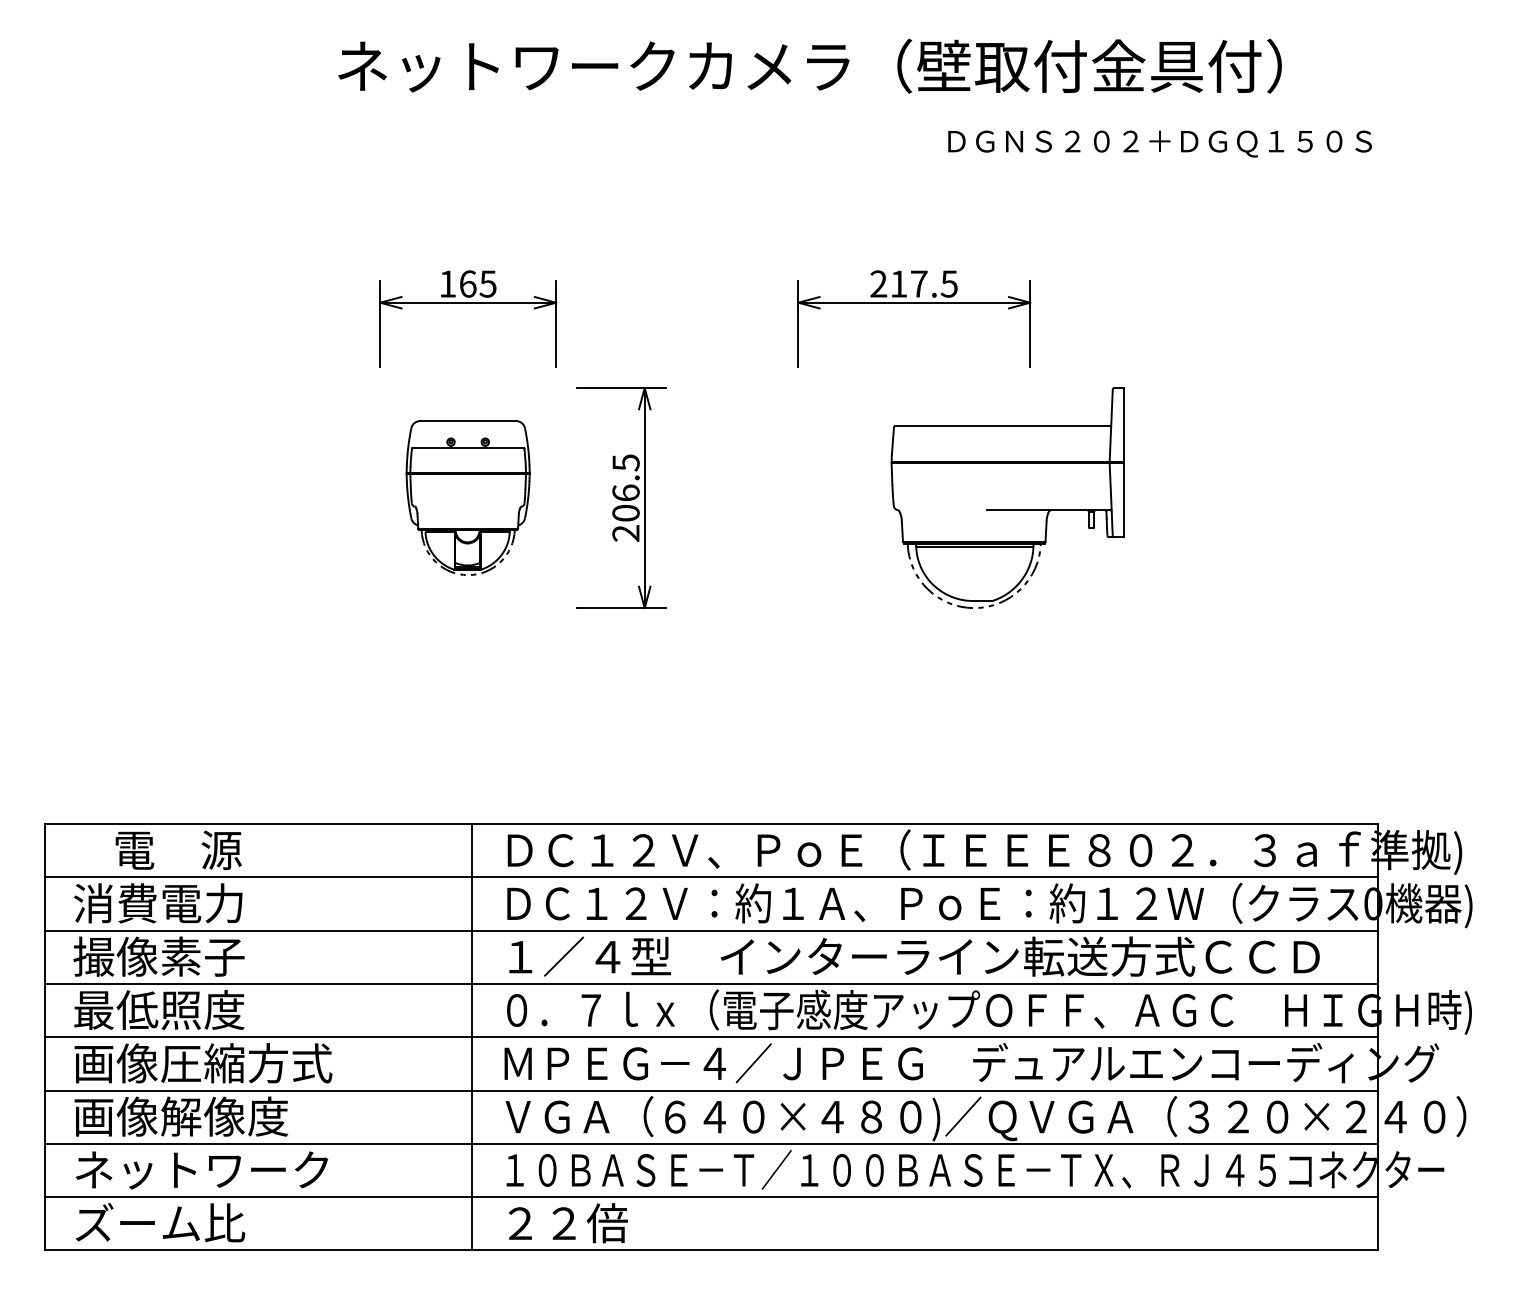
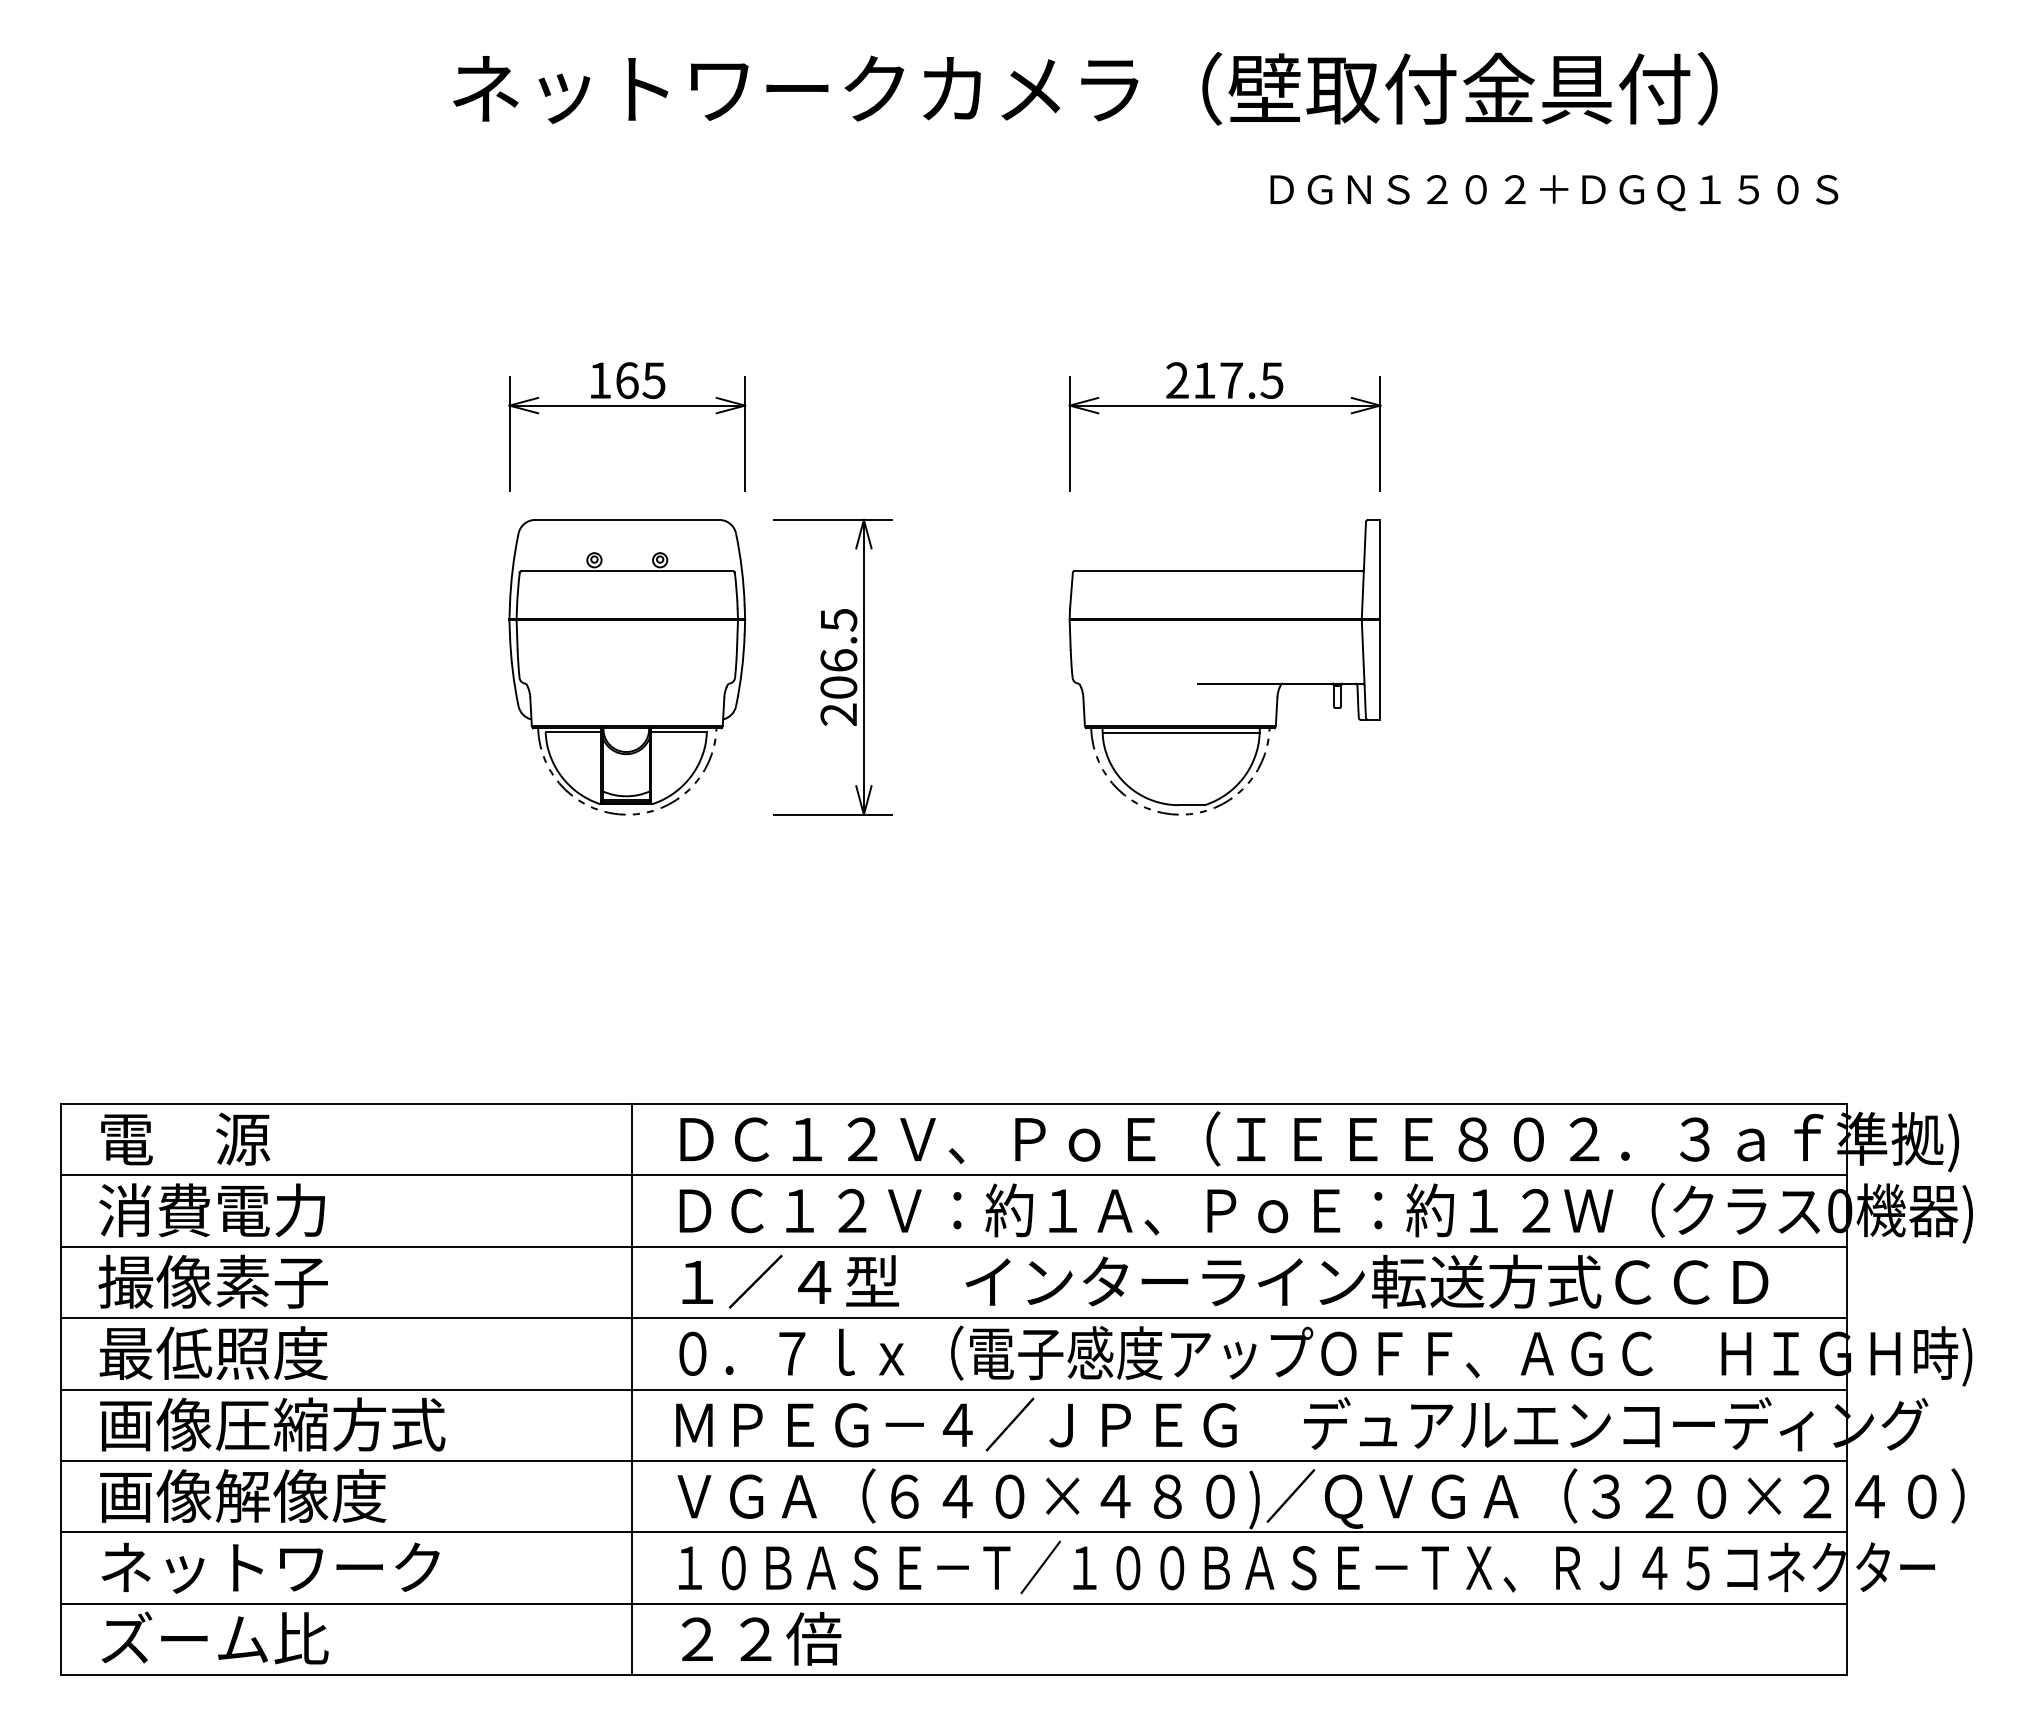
part: (468, 498) -> (627, 667), size x1.43
part: (1007, 498) -> (1224, 667), moved
text: (178, 849) -> (185, 1138), moved

